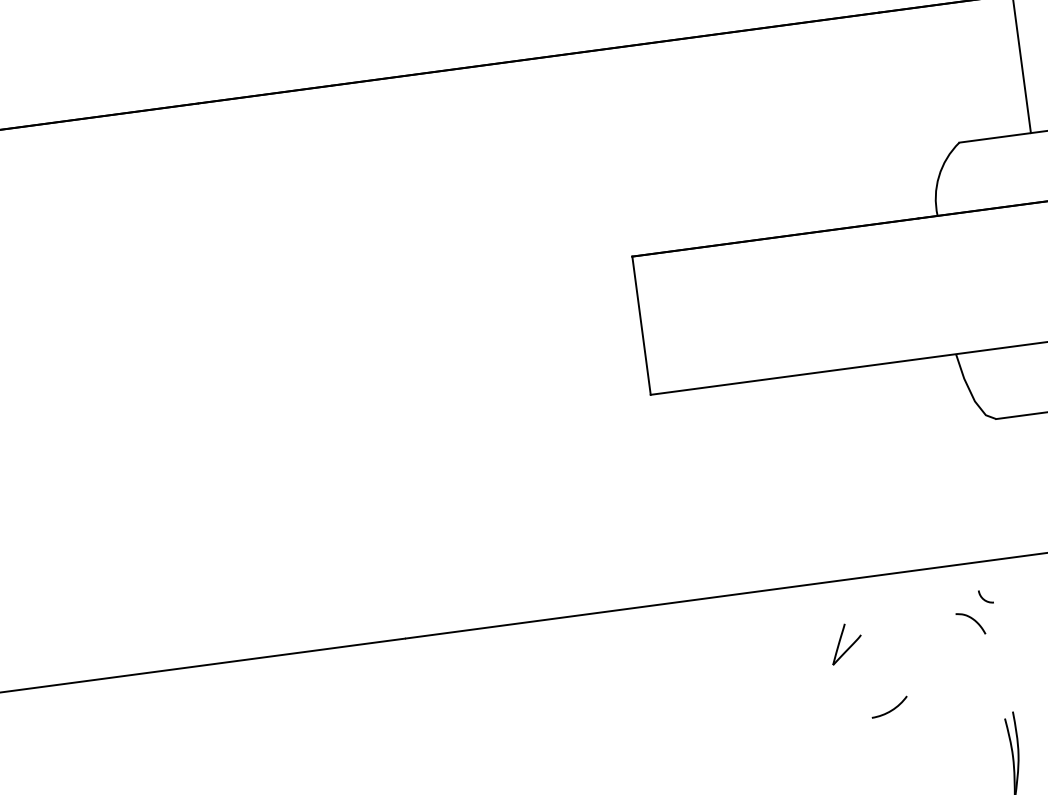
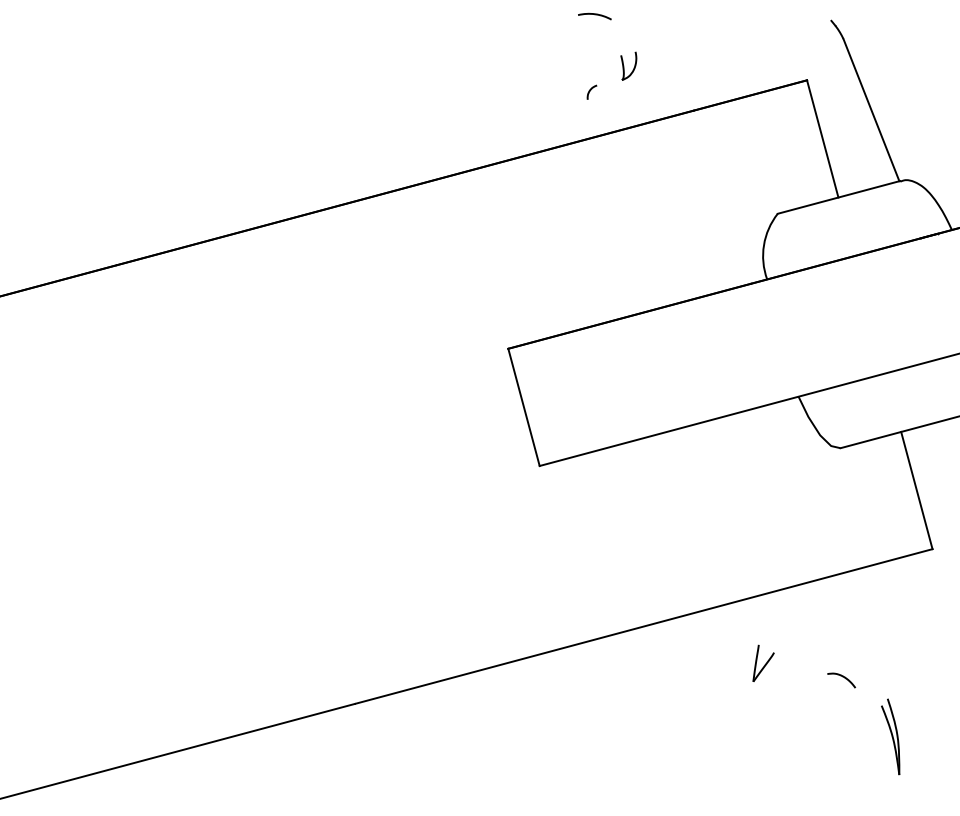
arc: (983, 597) -> (849, 603), removed
curve: (972, 620) -> (842, 677), moved
part: (847, 644) -> (763, 662), moved
arc: (891, 709) -> (782, 710), removed

